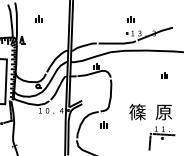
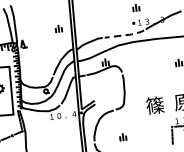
part: (38, 18) -> (58, 28), moved
line: (117, 43) -> (124, 35), solid -> dashed
part: (103, 124) -> (122, 136), moved

